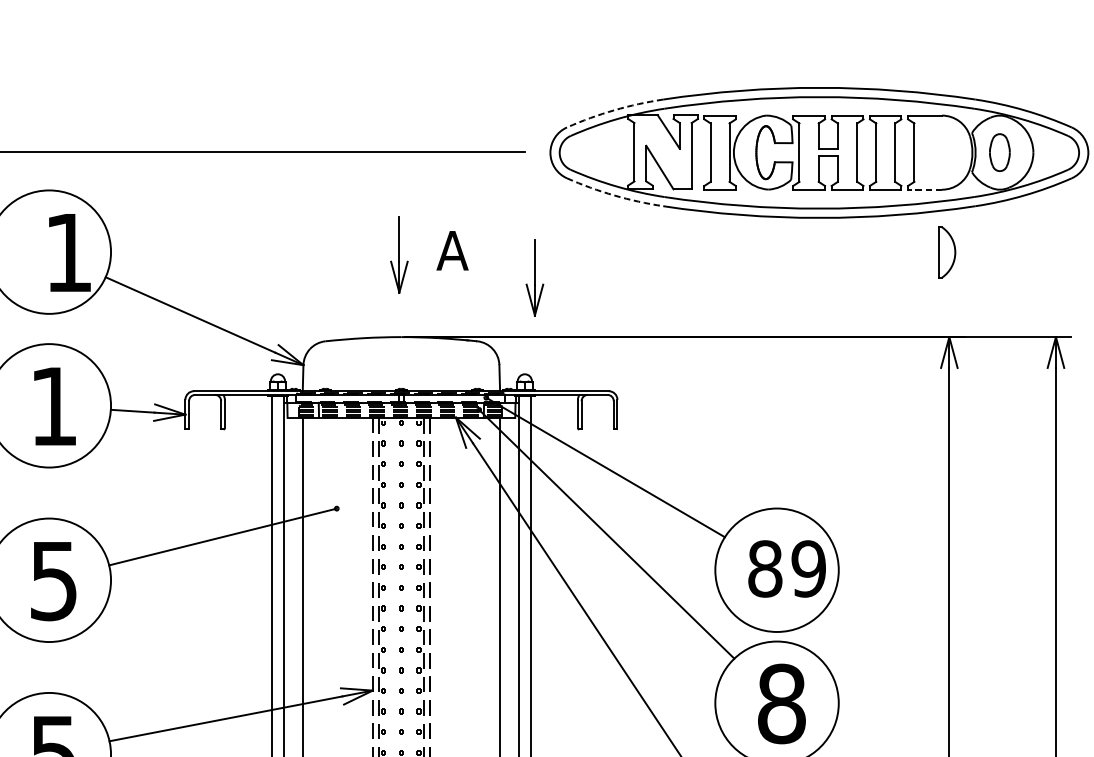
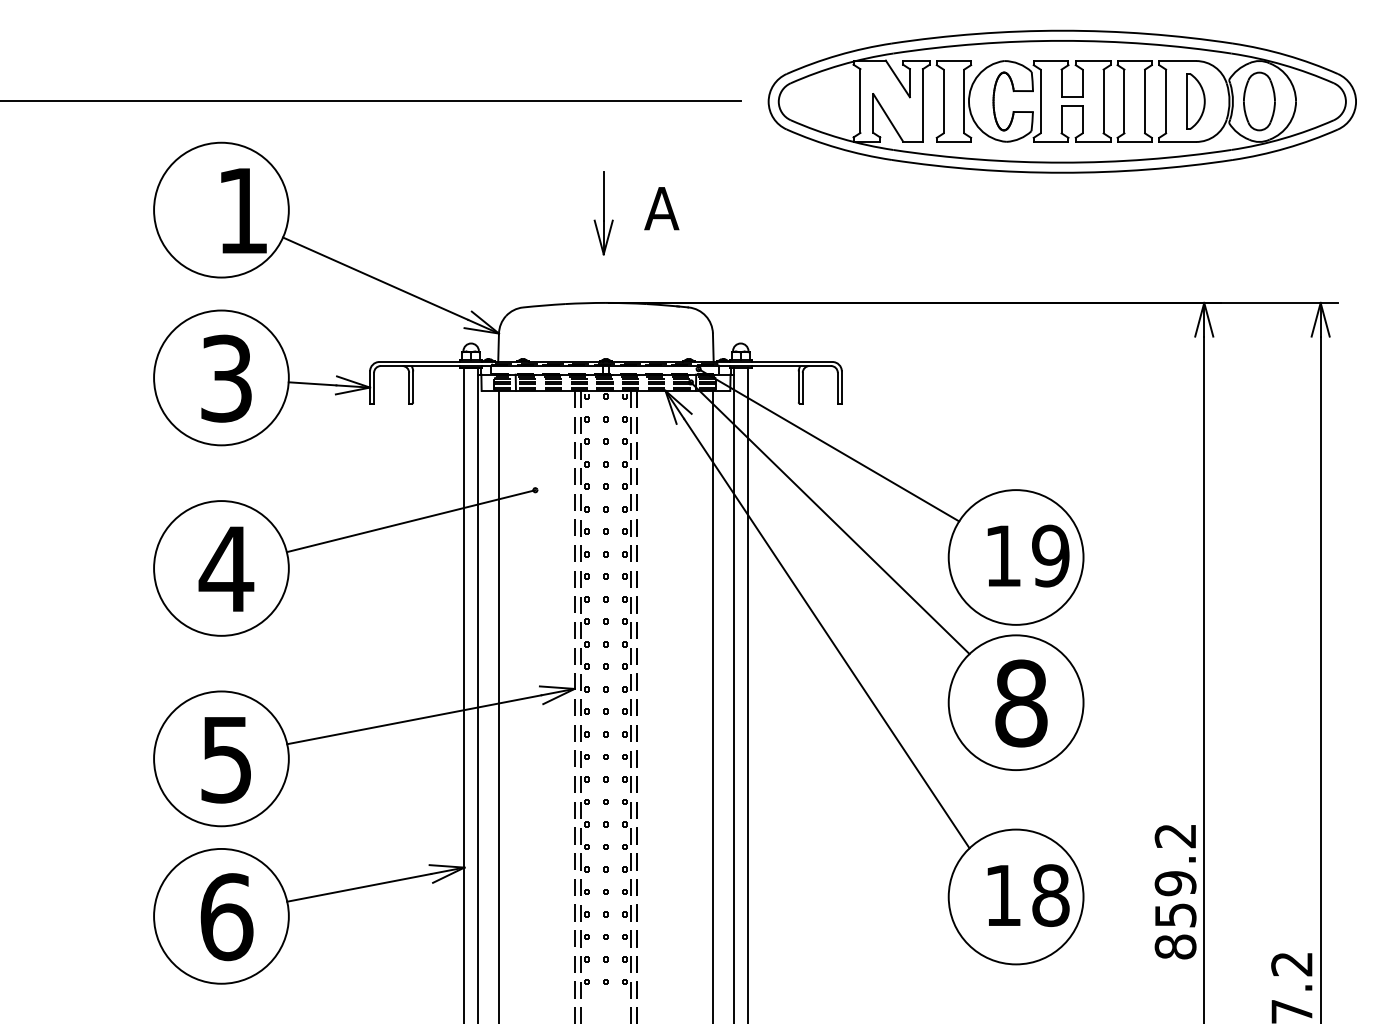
arc: (614, 110) -> (838, 55), dashed -> solid
part: (999, 152) -> (1259, 101), size x1.43
line: (924, 189) -> (1177, 141), dashed -> solid
arc: (614, 195) -> (838, 148), dashed -> solid
part: (946, 252) -> (1195, 101), moved
part: (534, 278) -> (751, 238), removed
text: (53, 406) -> (226, 378), 1 -> 3
text: (765, 568) -> (1003, 555), 89 -> 19
text: (53, 581) -> (226, 569), 5 -> 4

